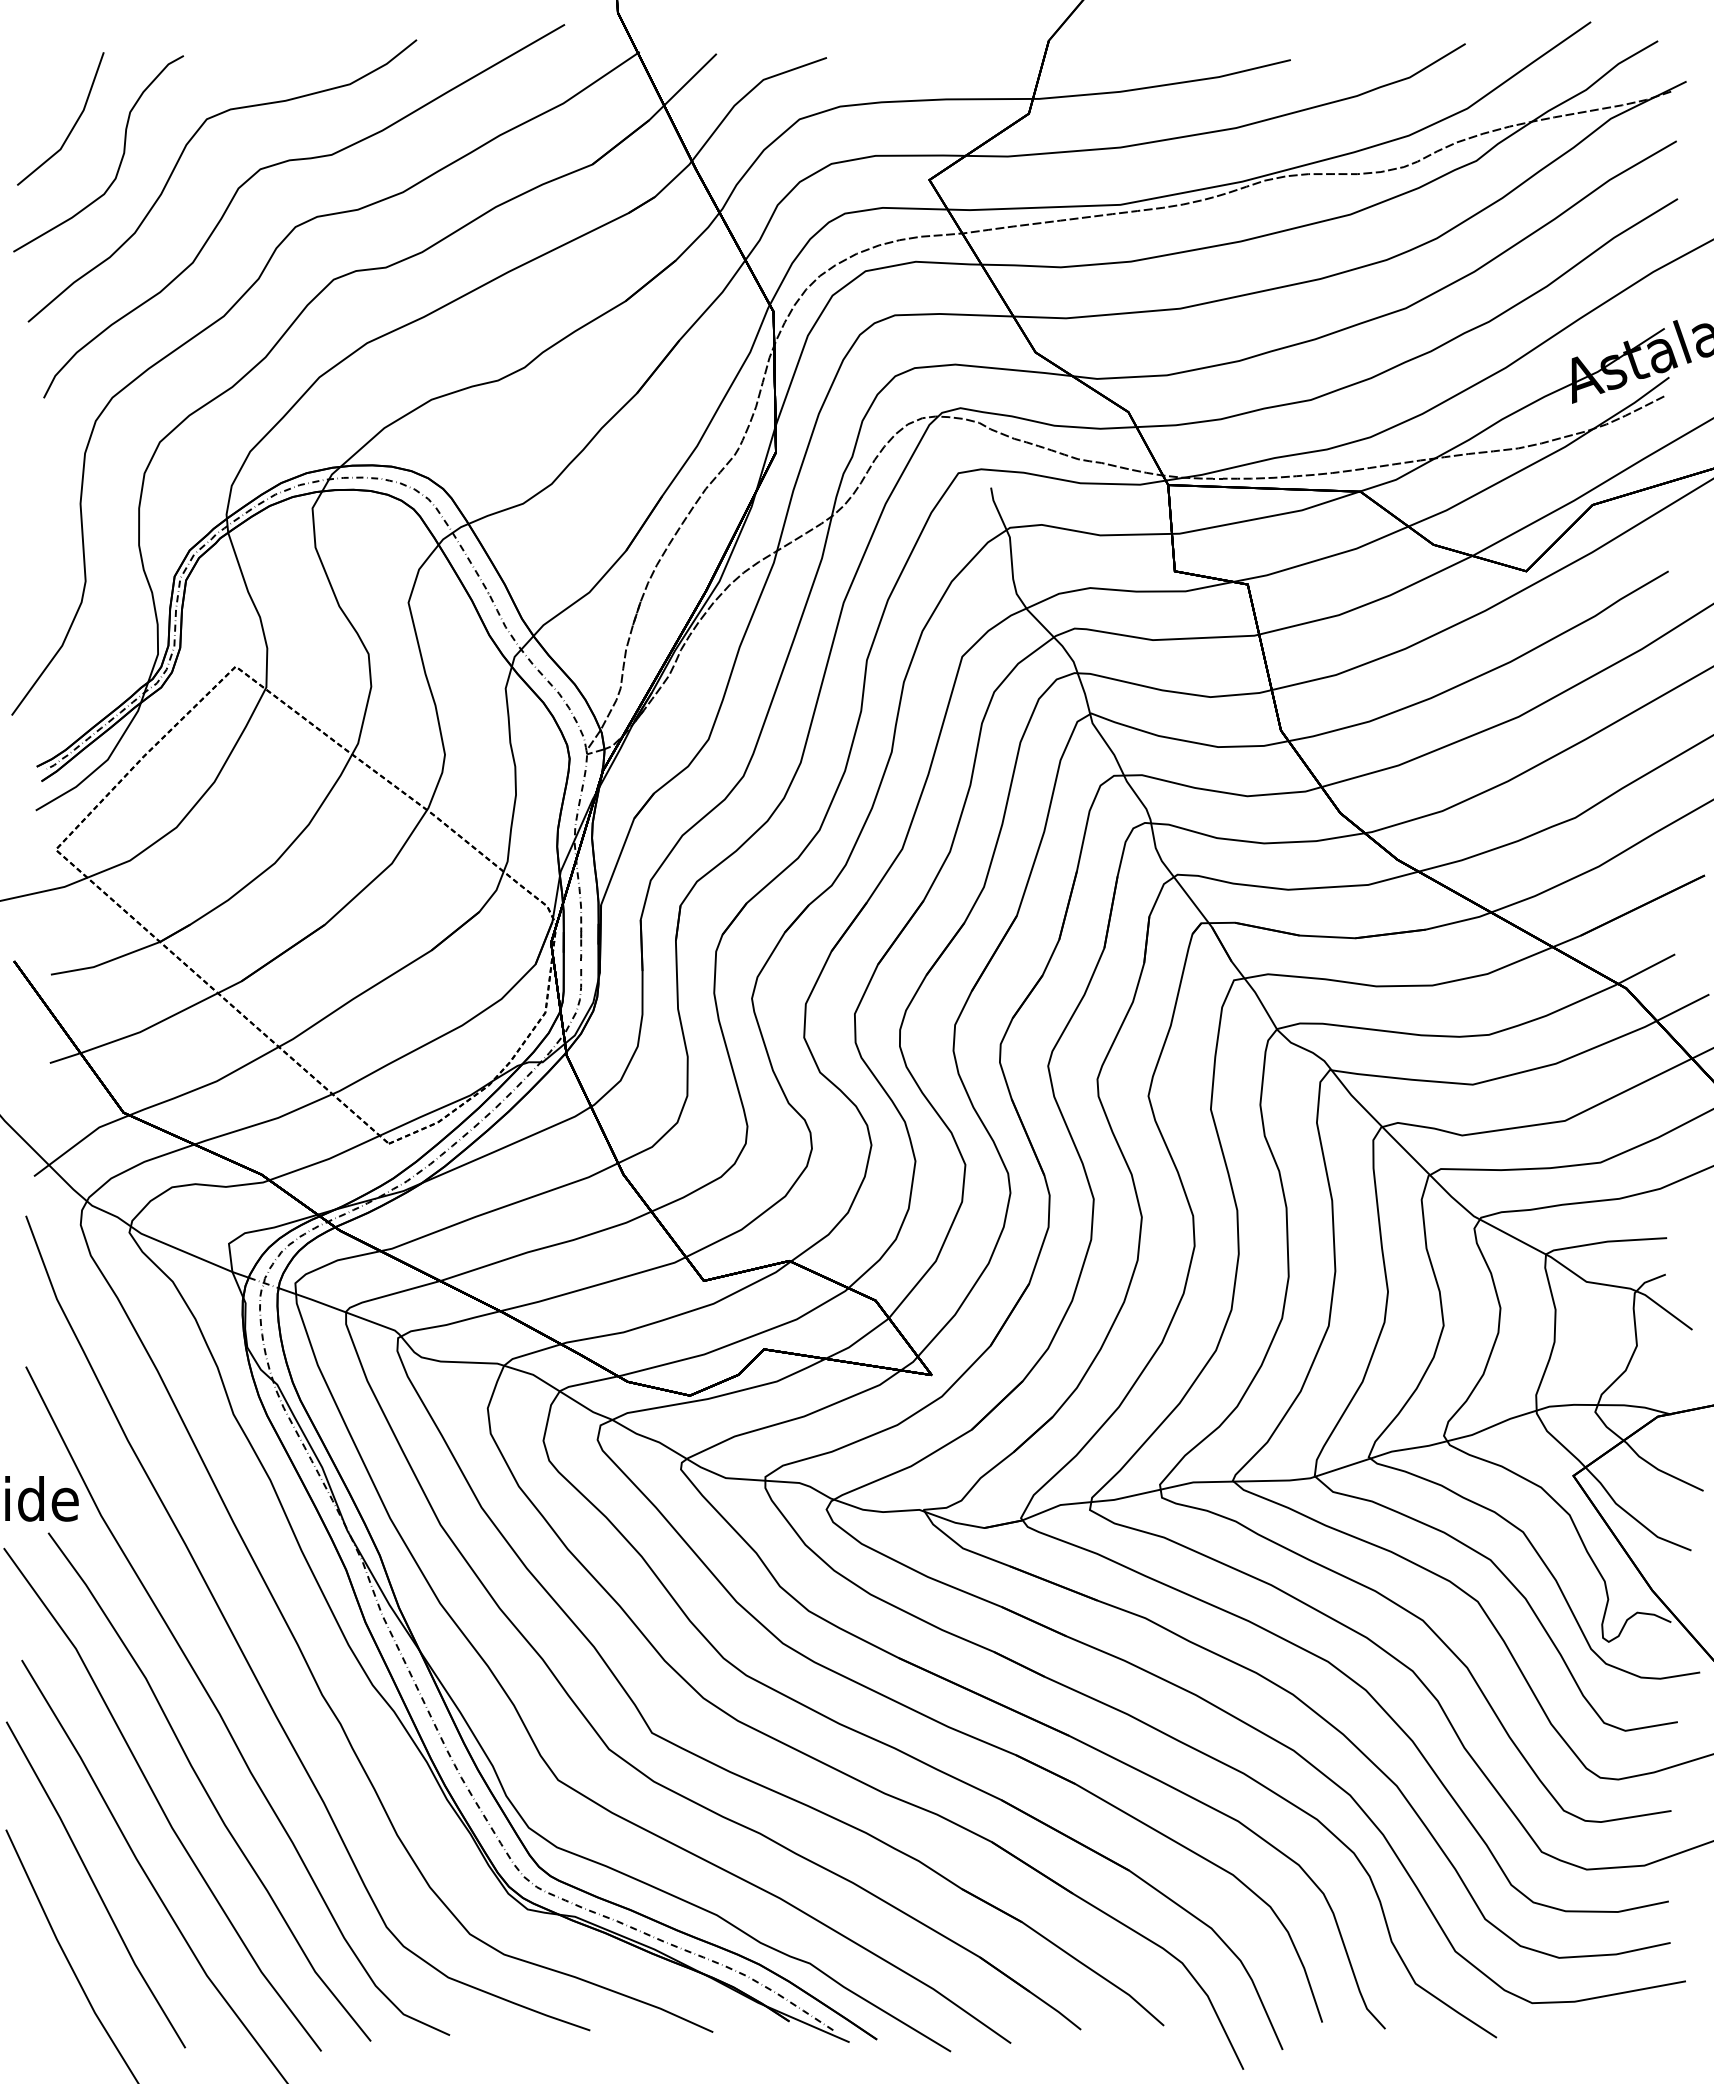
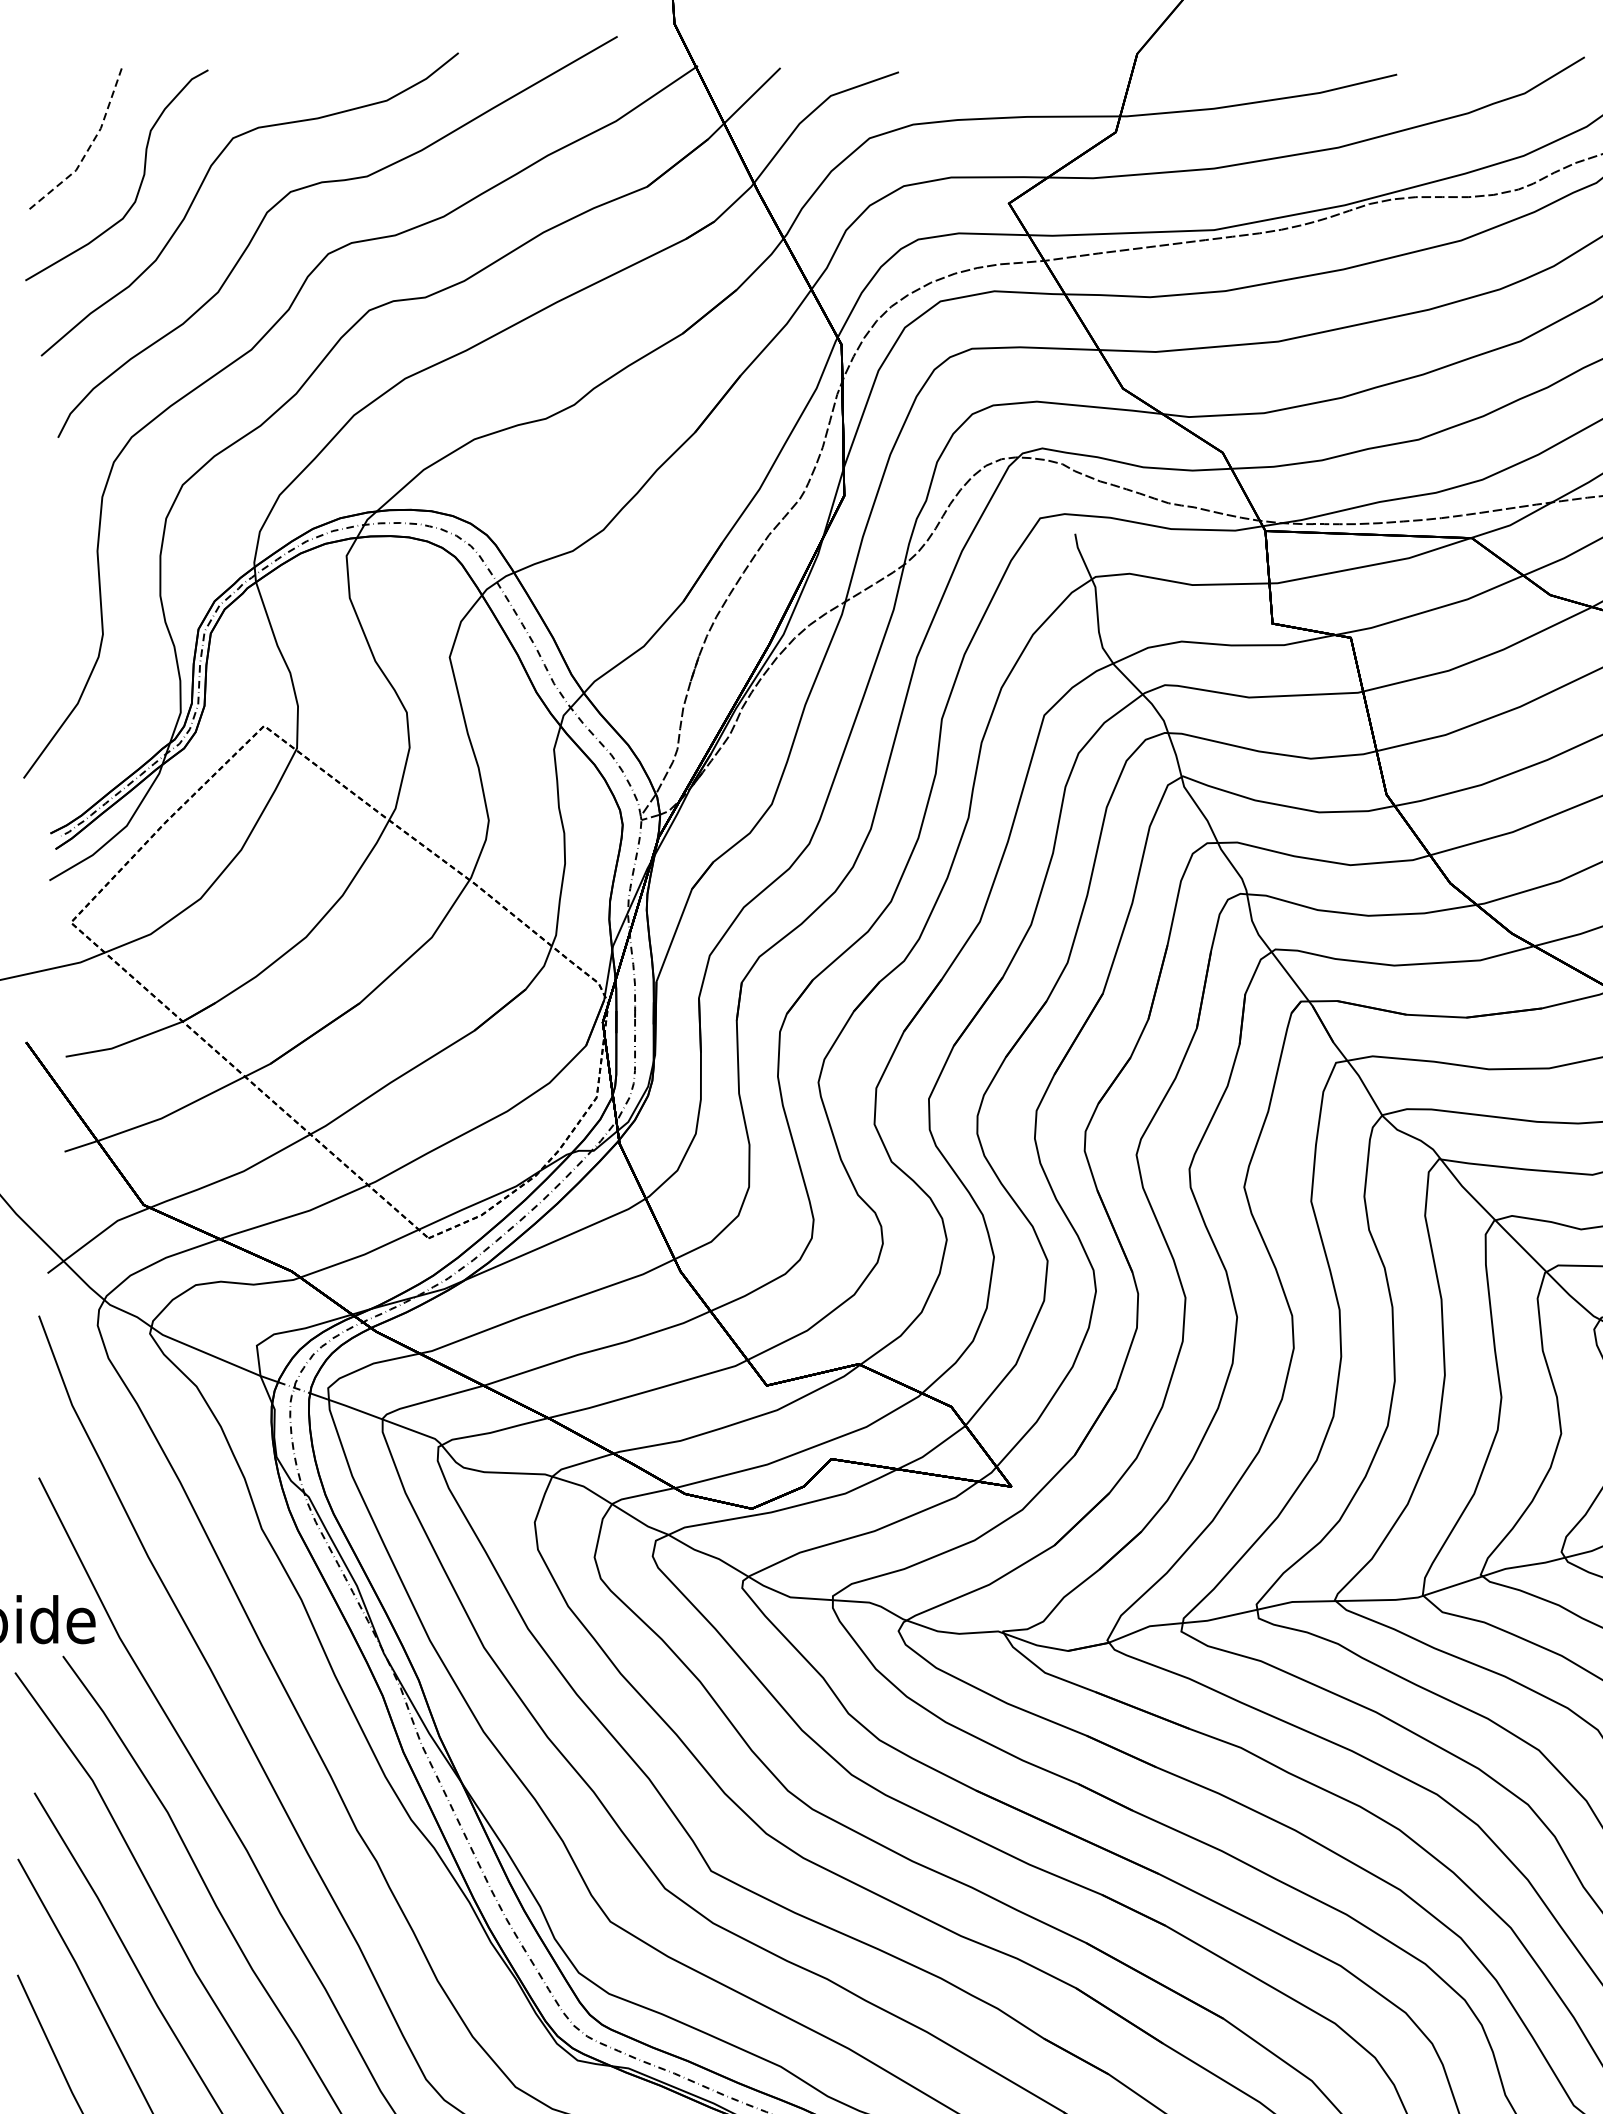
line: (73, 127) -> (89, 147), solid -> dashed

